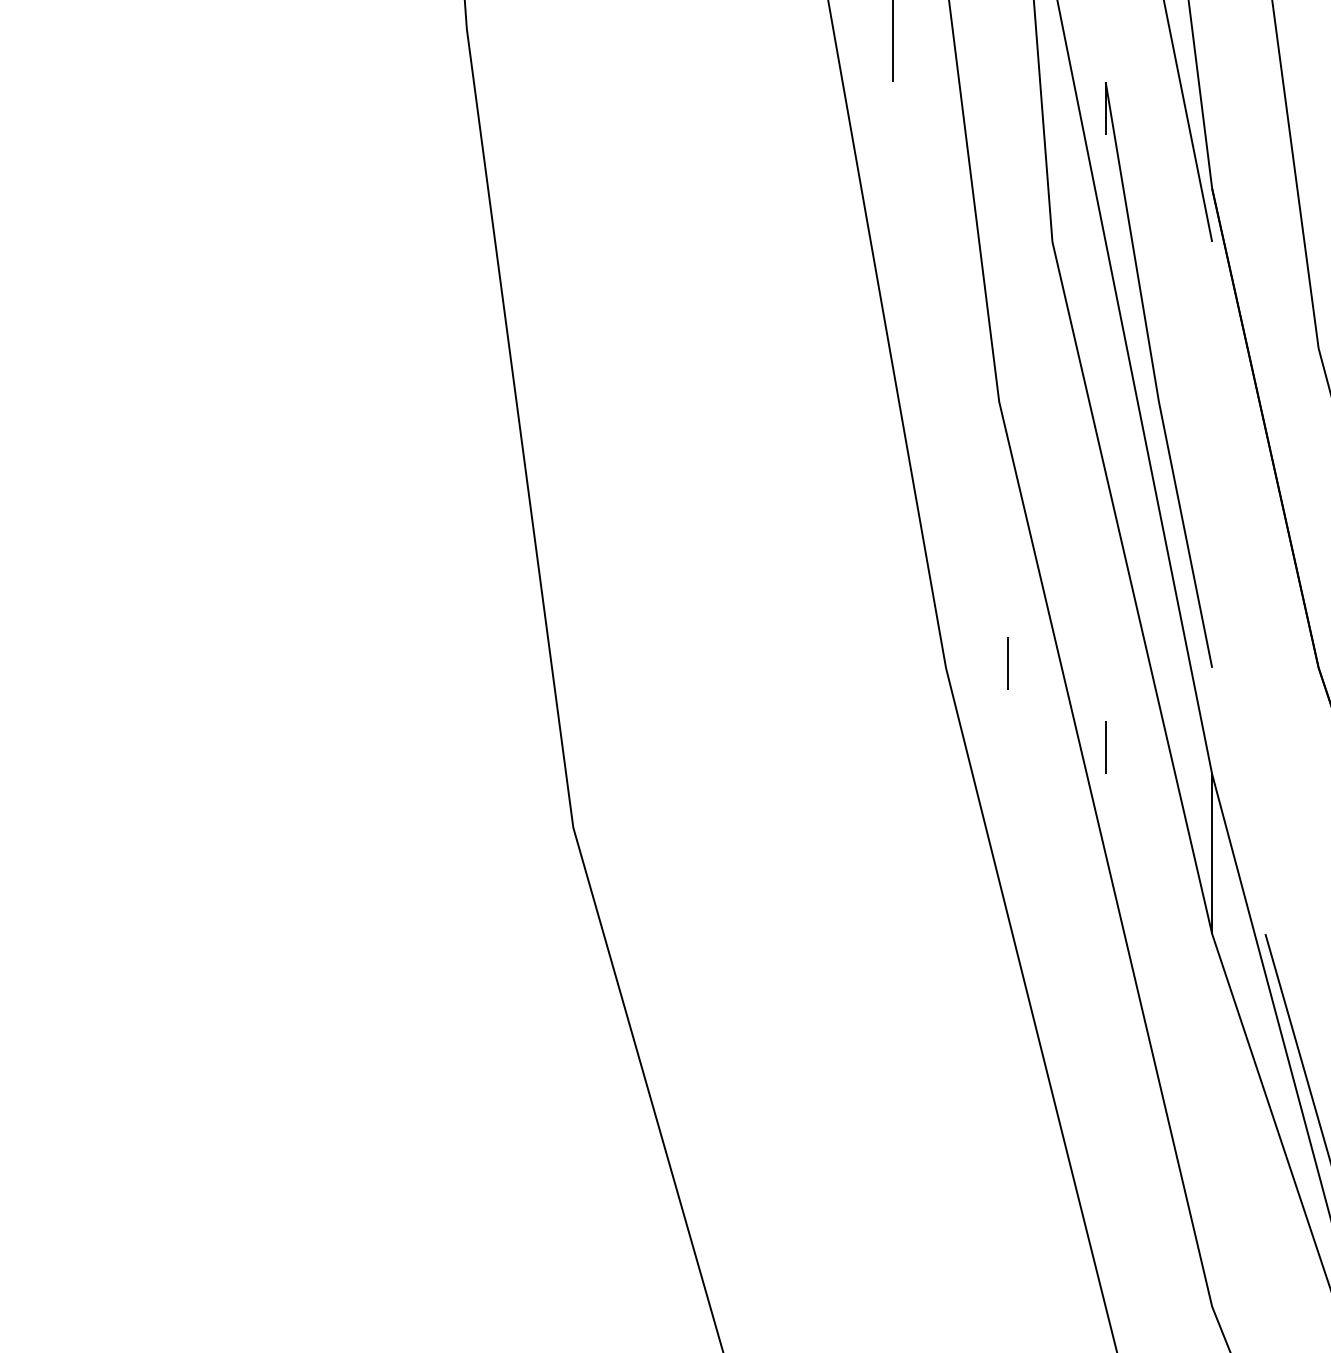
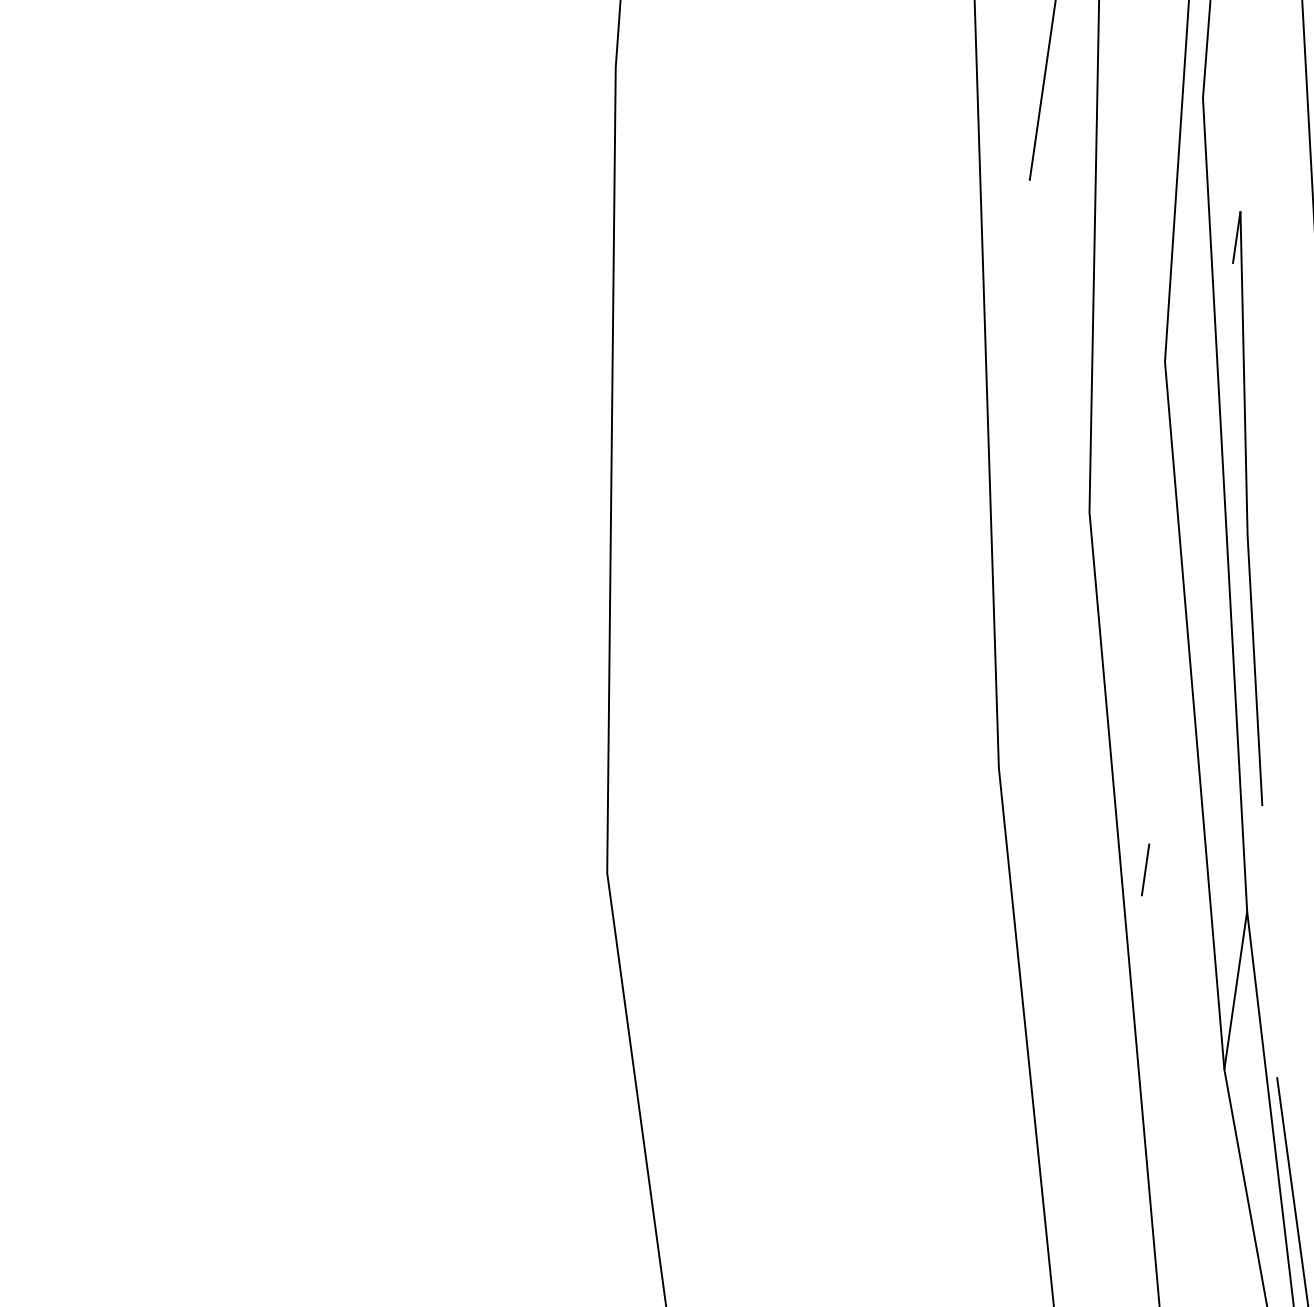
line: (1007, 663) -> (1060, 772), removed

